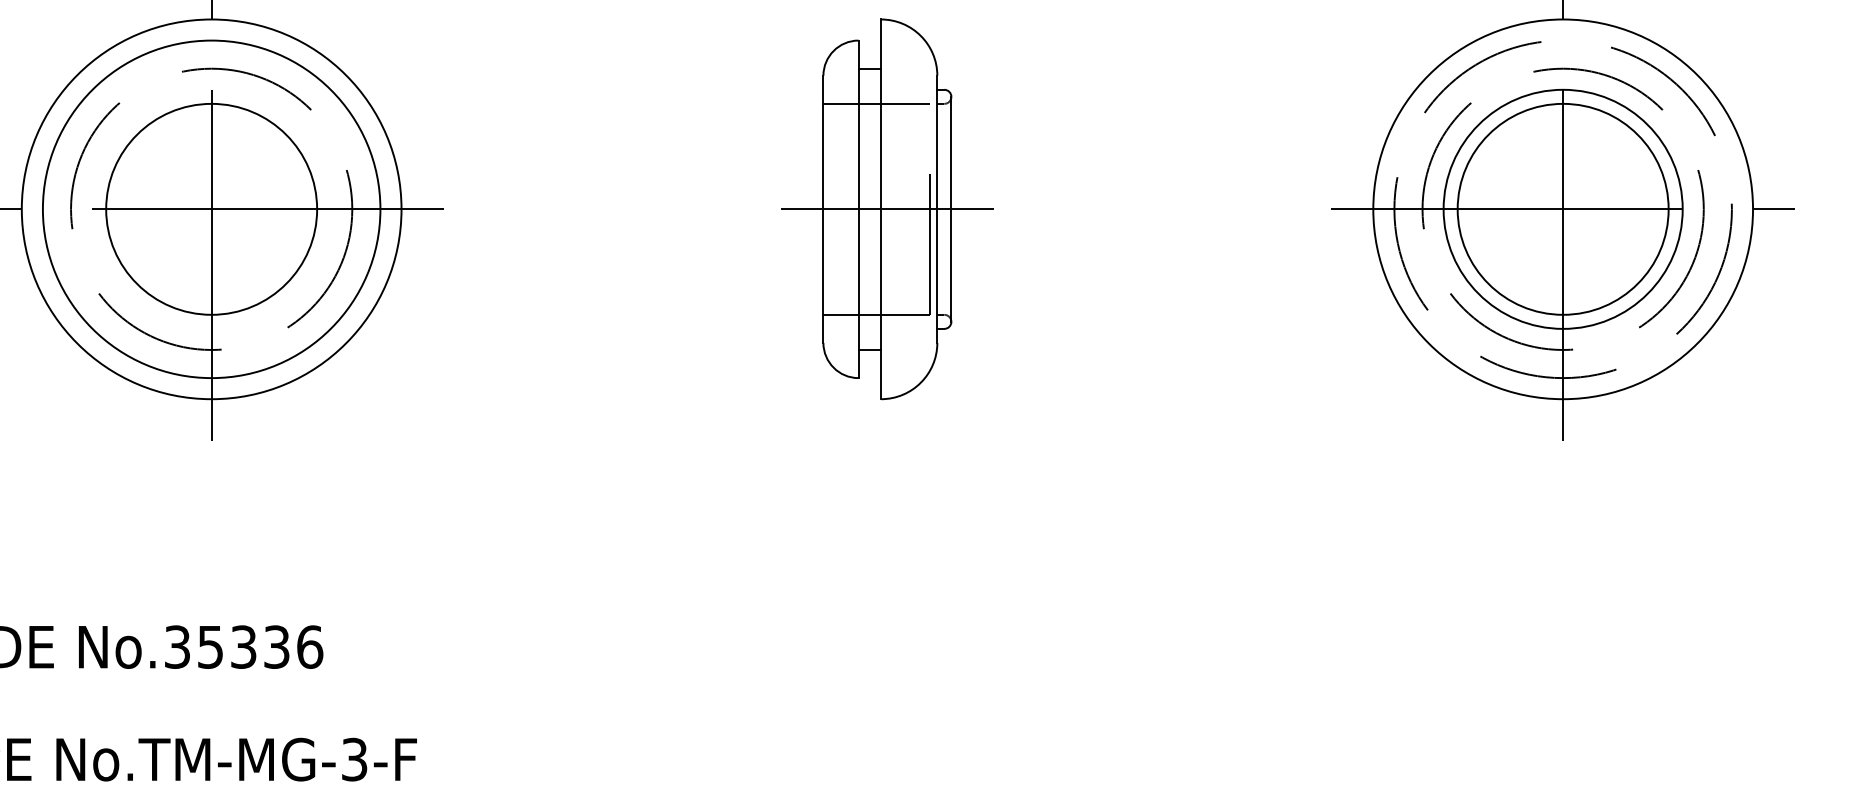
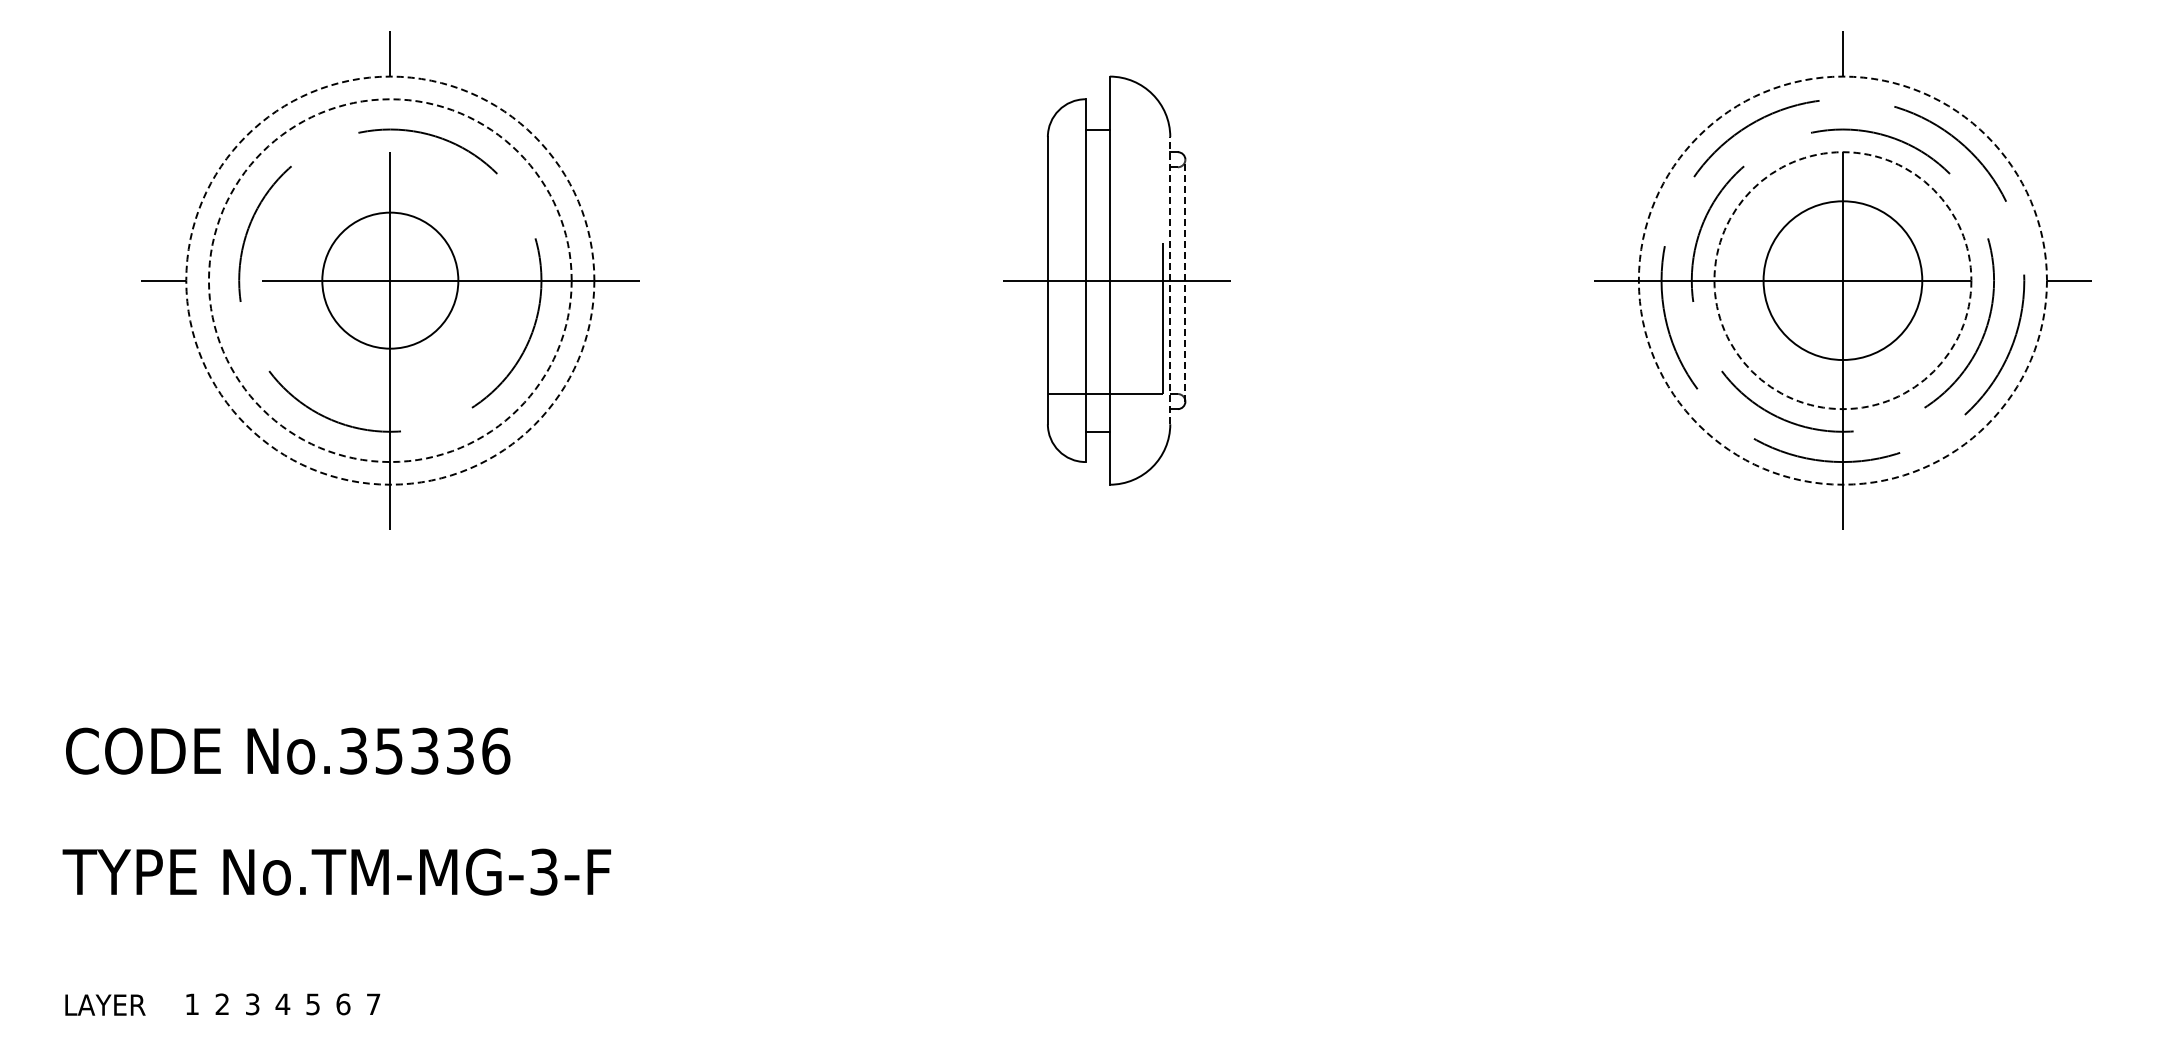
line: (876, 104) -> (1104, 167), removed
circle: (210, 209) -> (389, 280), size x0.6
circle: (210, 209) -> (389, 280), solid -> dashed
circle: (211, 209) -> (390, 280), solid -> dashed
line: (937, 209) -> (1170, 280), solid -> dashed
line: (951, 209) -> (1185, 280), solid -> dashed
circle: (1562, 209) -> (1842, 280), size x0.7
circle: (1562, 209) -> (1842, 280), solid -> dashed
circle: (1562, 209) -> (1842, 280), solid -> dashed

